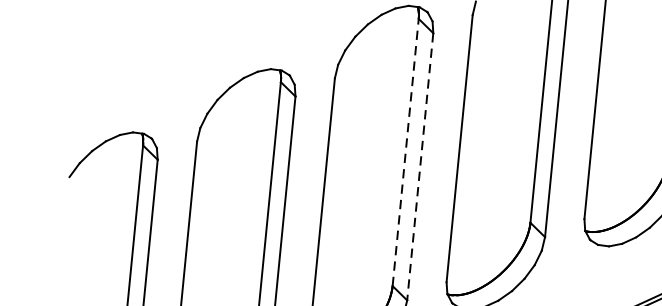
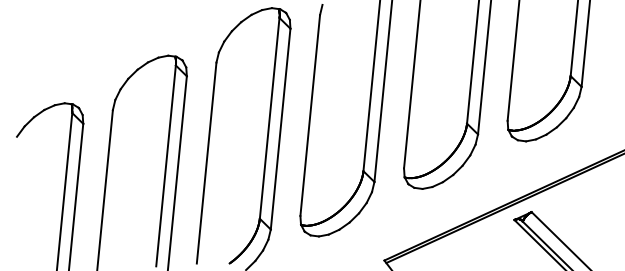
line: (405, 152) -> (269, 118), dashed -> solid
line: (420, 167) -> (280, 129), dashed -> solid

